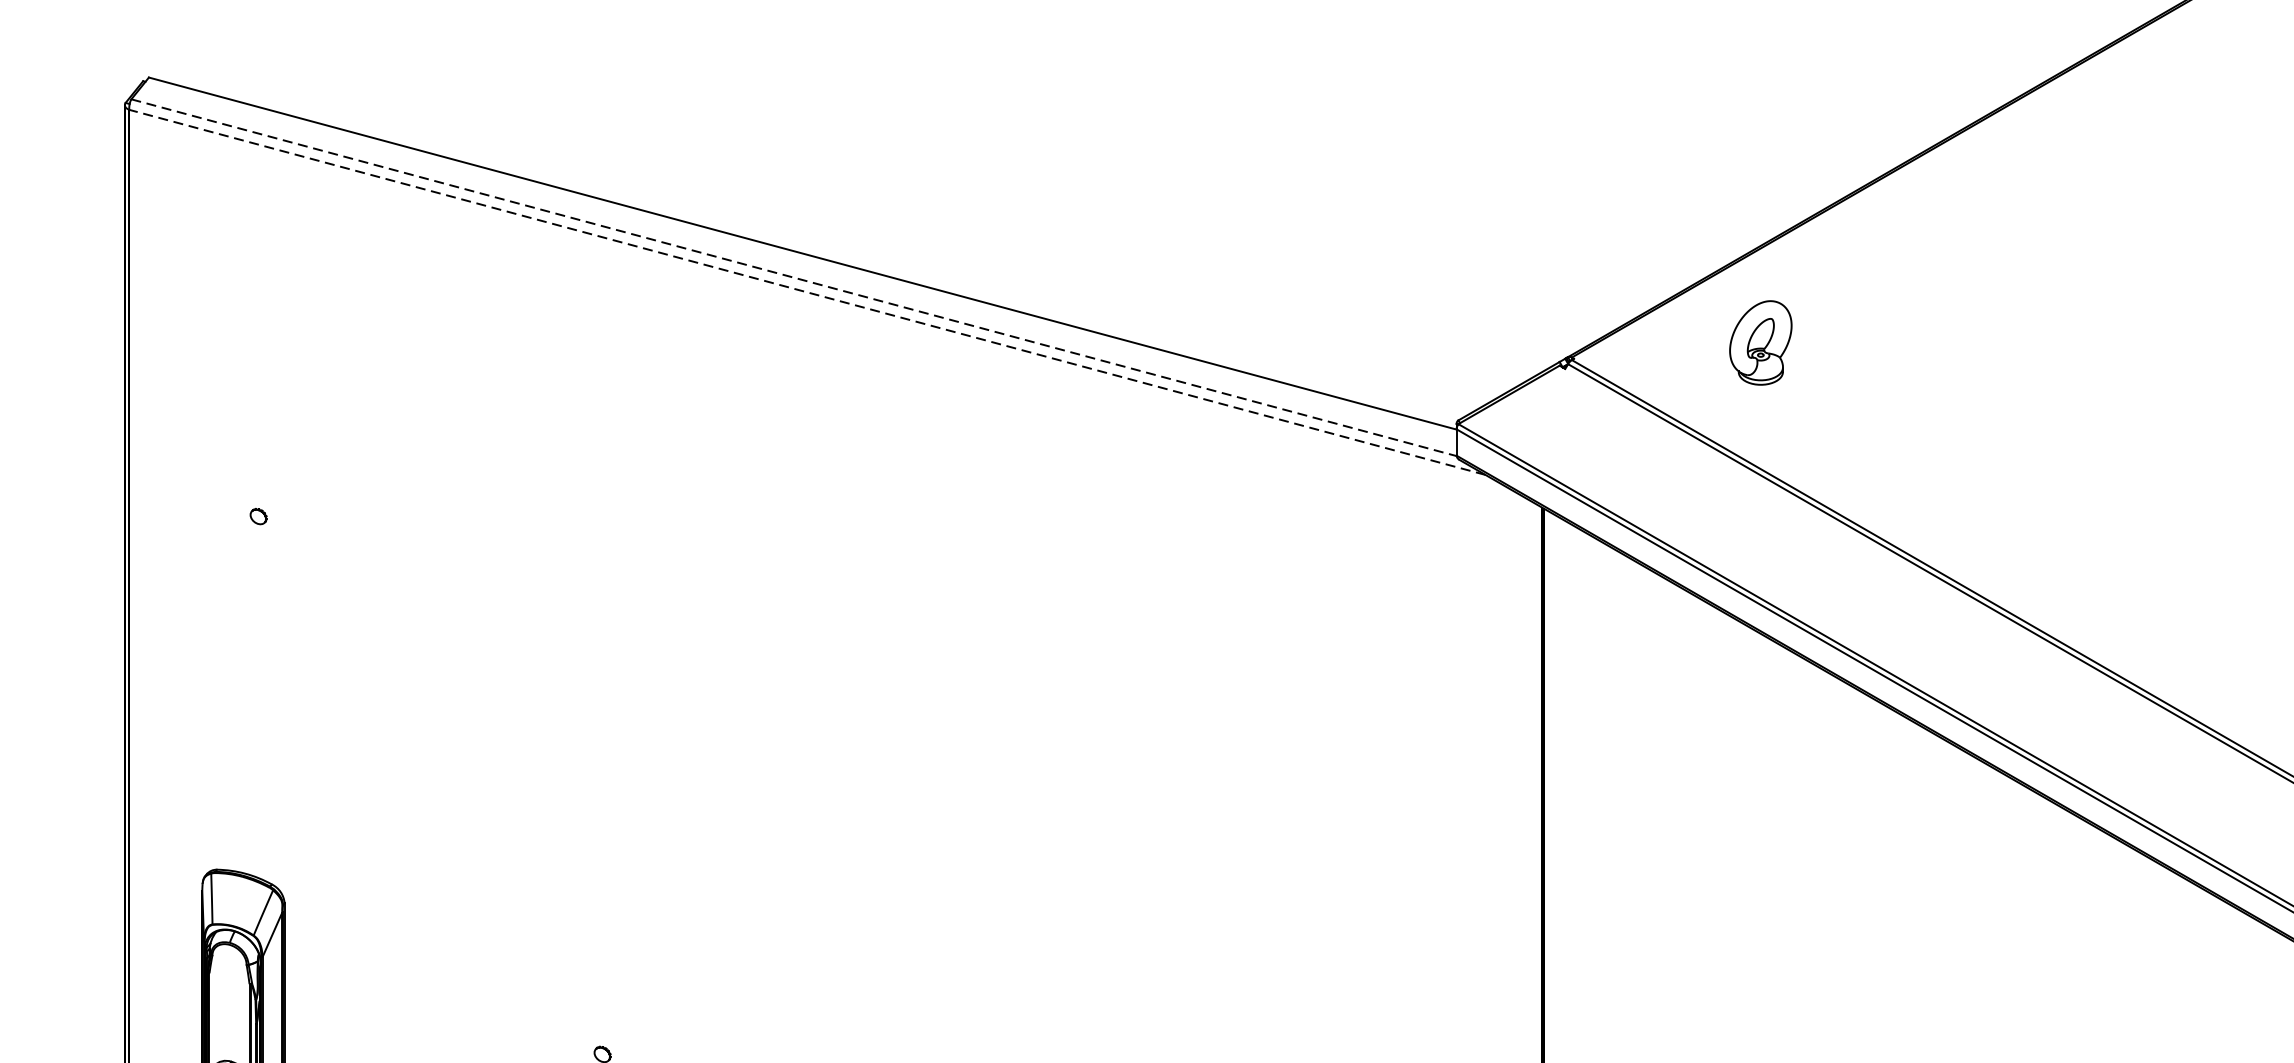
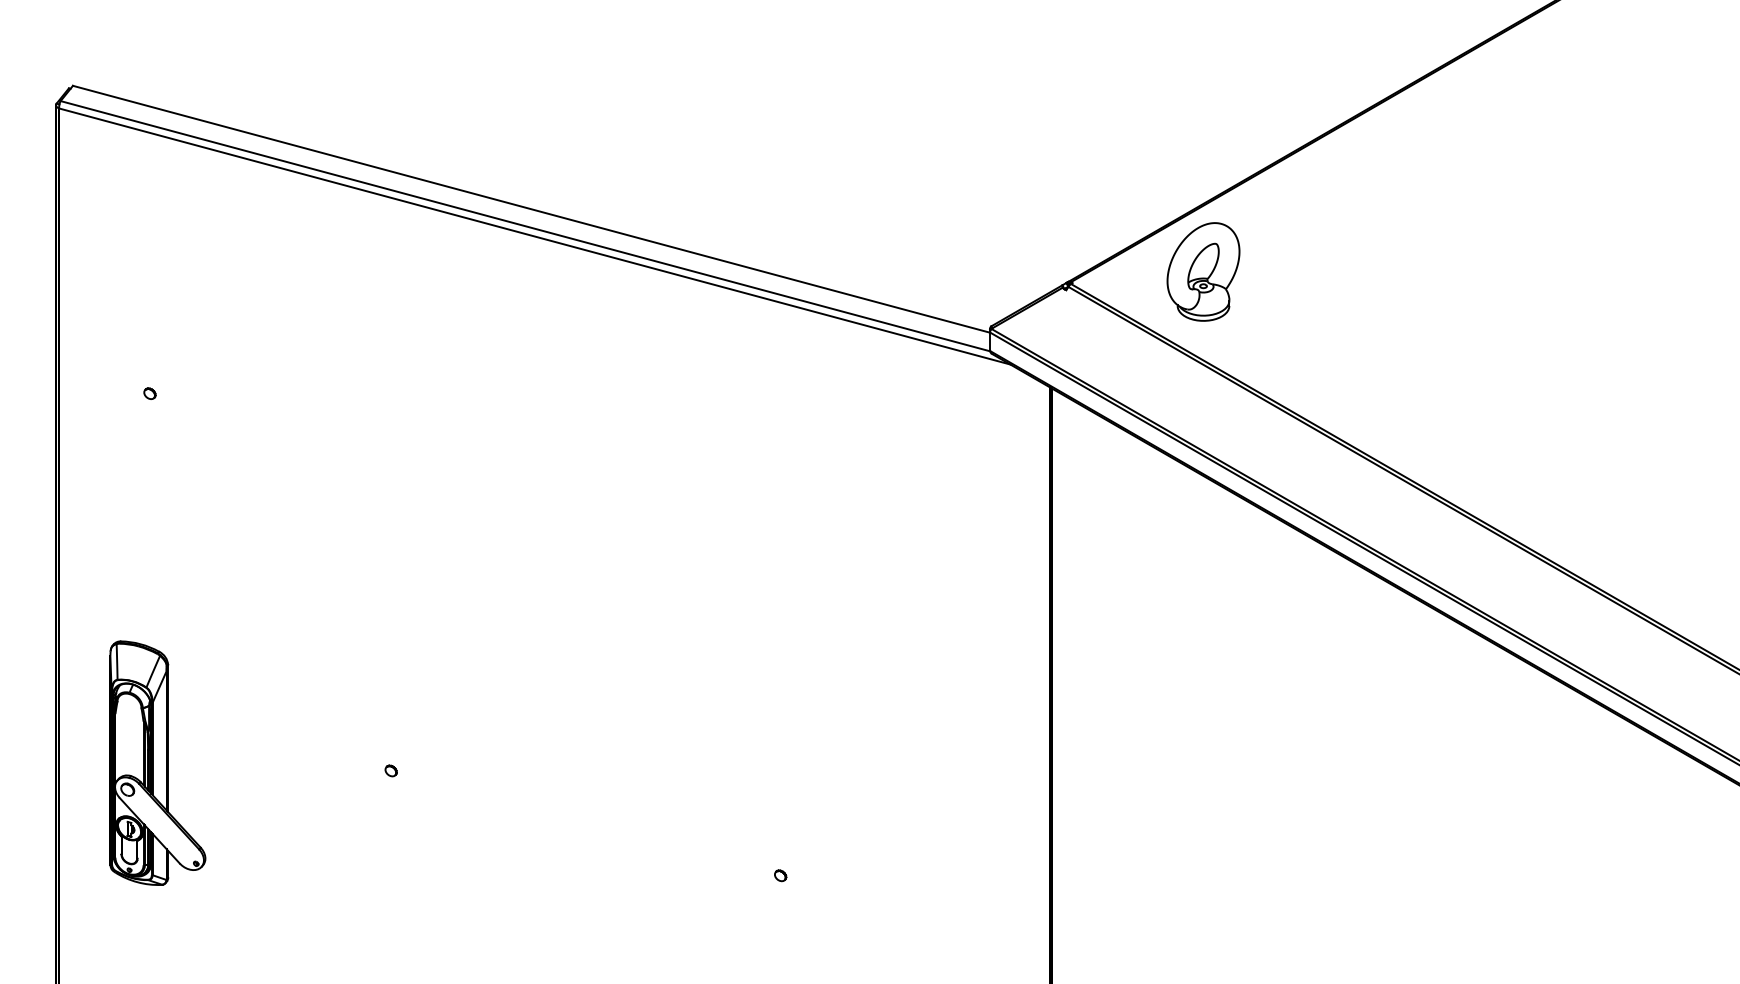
line: (794, 278) -> (525, 226), dashed -> solid
line: (806, 292) -> (534, 236), dashed -> solid
part: (1760, 342) -> (1203, 271), size x1.67

